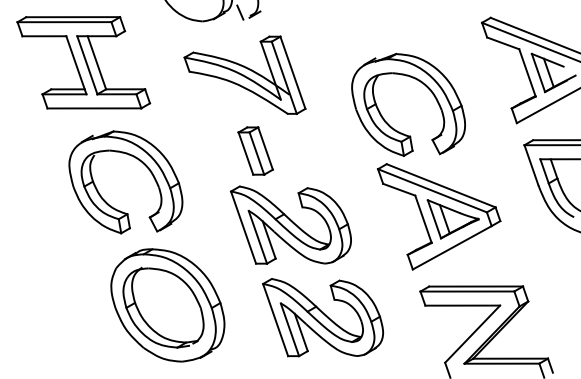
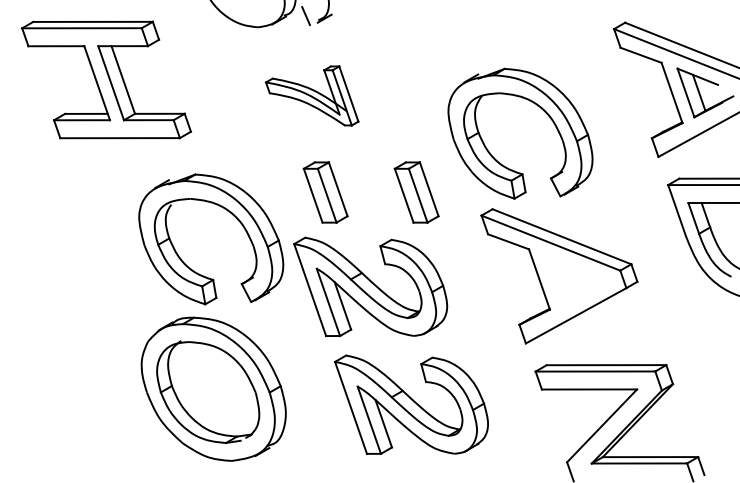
part: (245, 74) -> (312, 95), size x0.6
part: (326, 151) -> (416, 192), added
part: (143, 164) -> (233, 216), moved
part: (453, 219) -> (577, 279), removed

